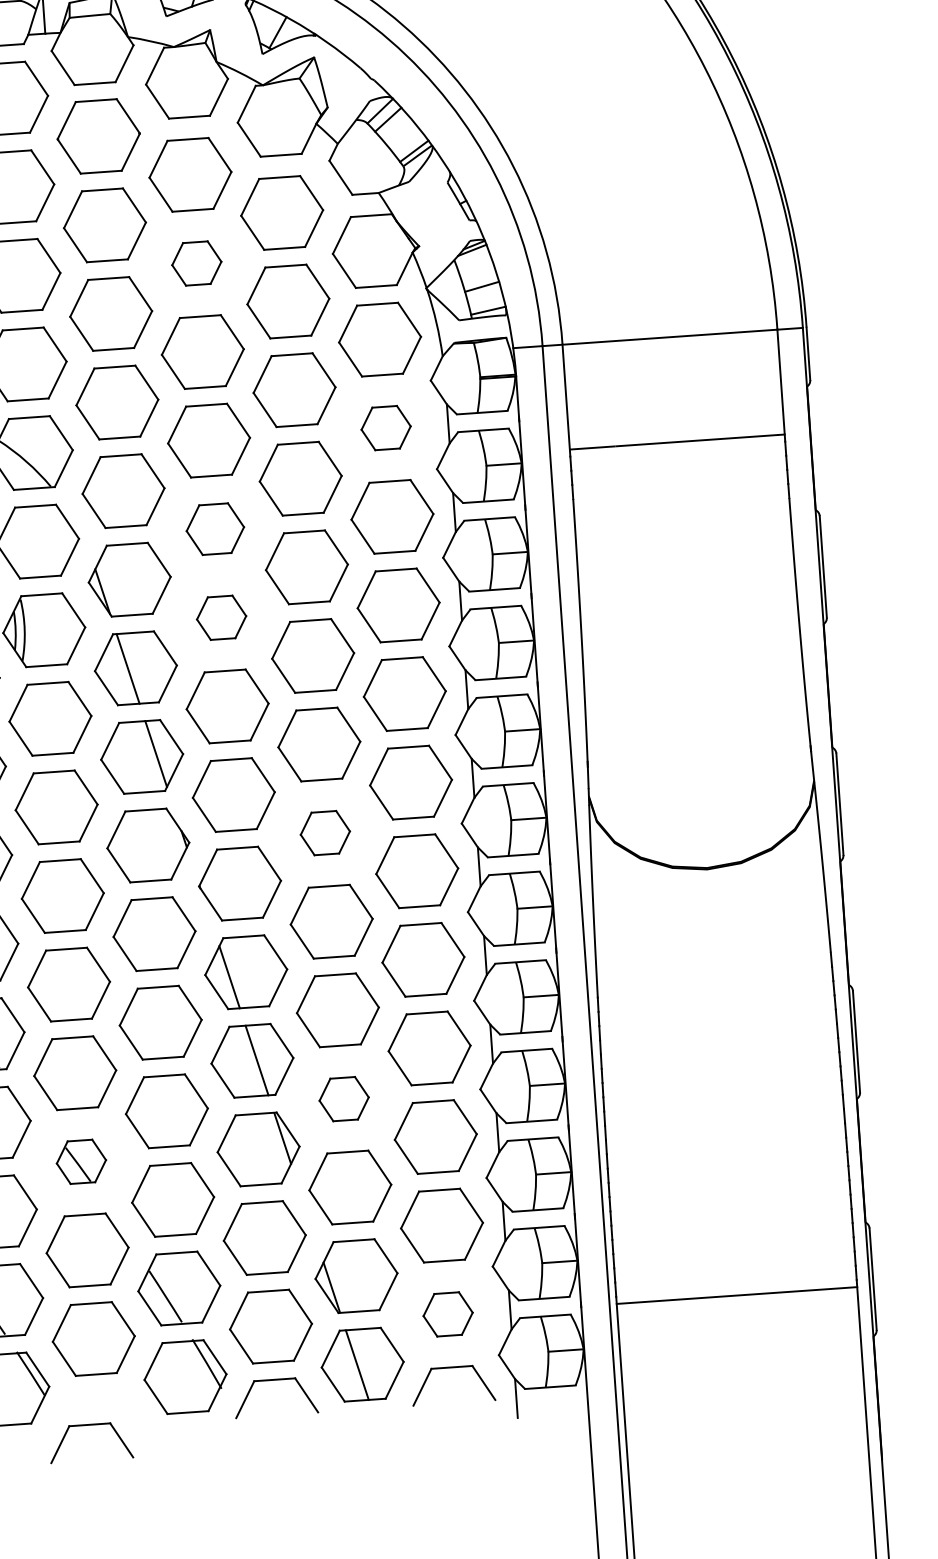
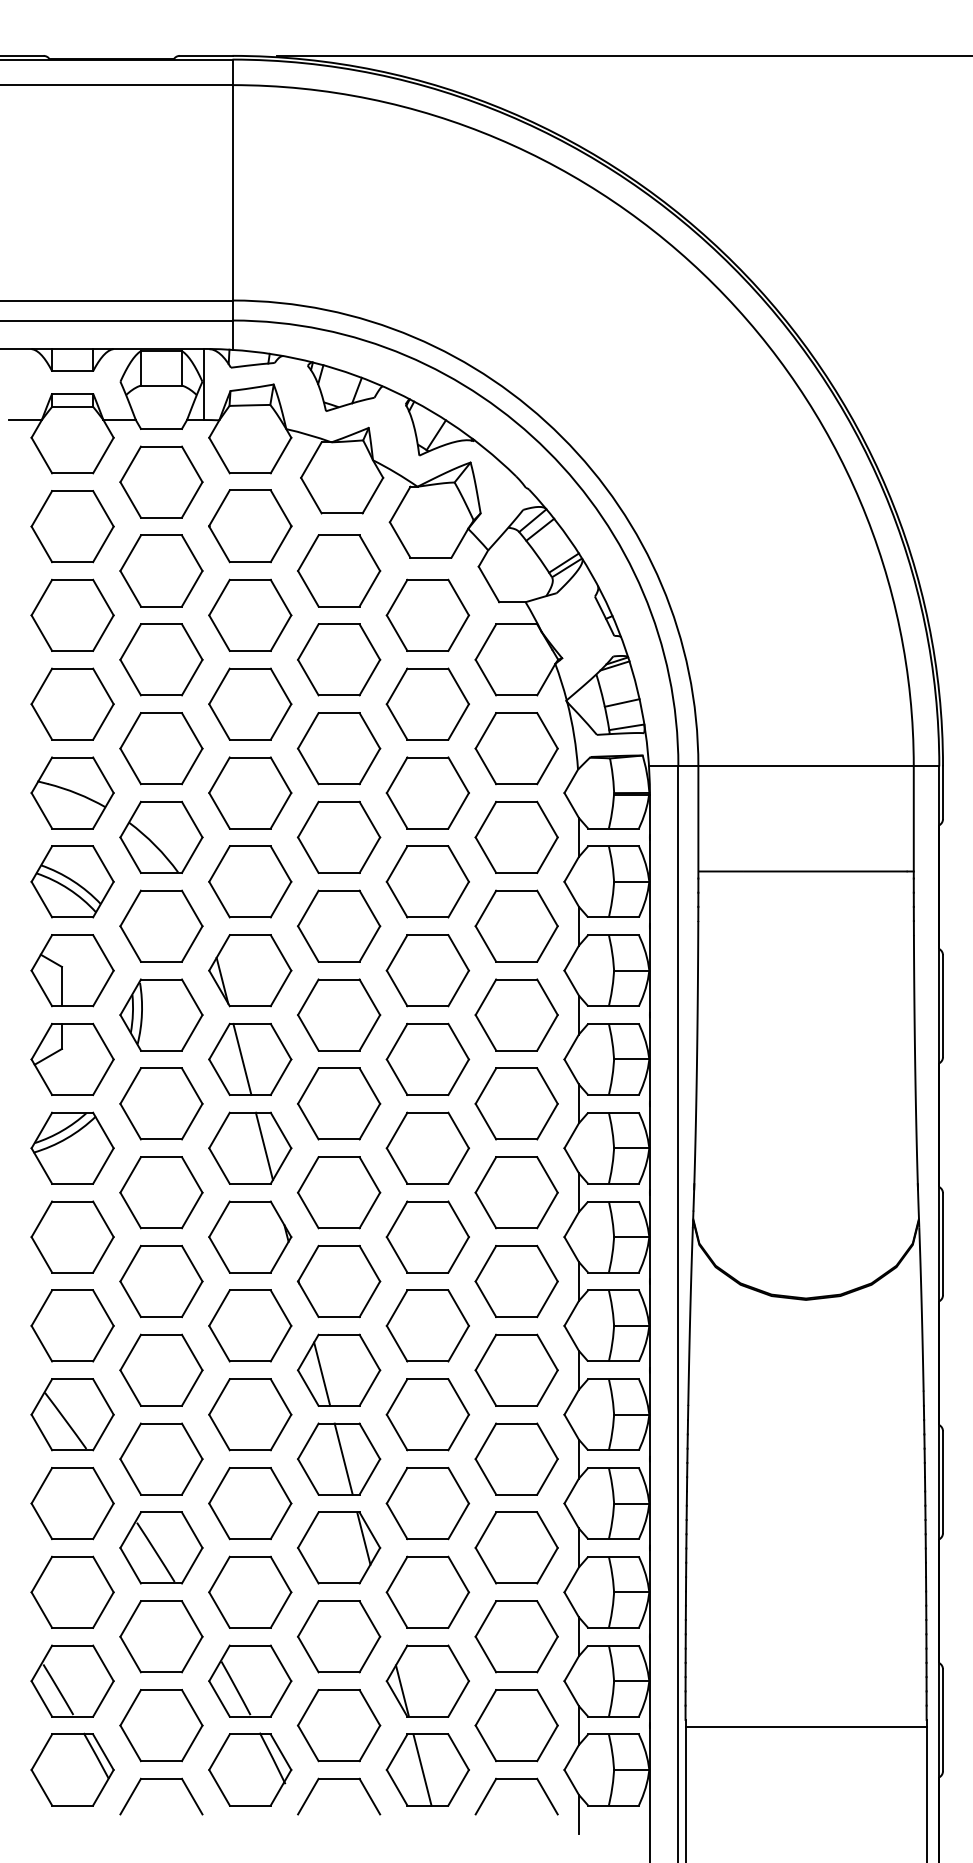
part: (197, 263) -> (339, 659), size x1.67
part: (385, 427) -> (516, 836), size x1.67
part: (215, 528) -> (339, 925), size x1.43
part: (221, 617) -> (339, 1014), size x1.67
part: (325, 832) -> (427, 1236), size x1.67
part: (343, 1098) -> (427, 1503), size x1.67
part: (81, 1161) -> (161, 1547), size x1.67
part: (447, 1314) -> (516, 1725), size x1.67
part: (89, 1425) -> (161, 1779), moved

